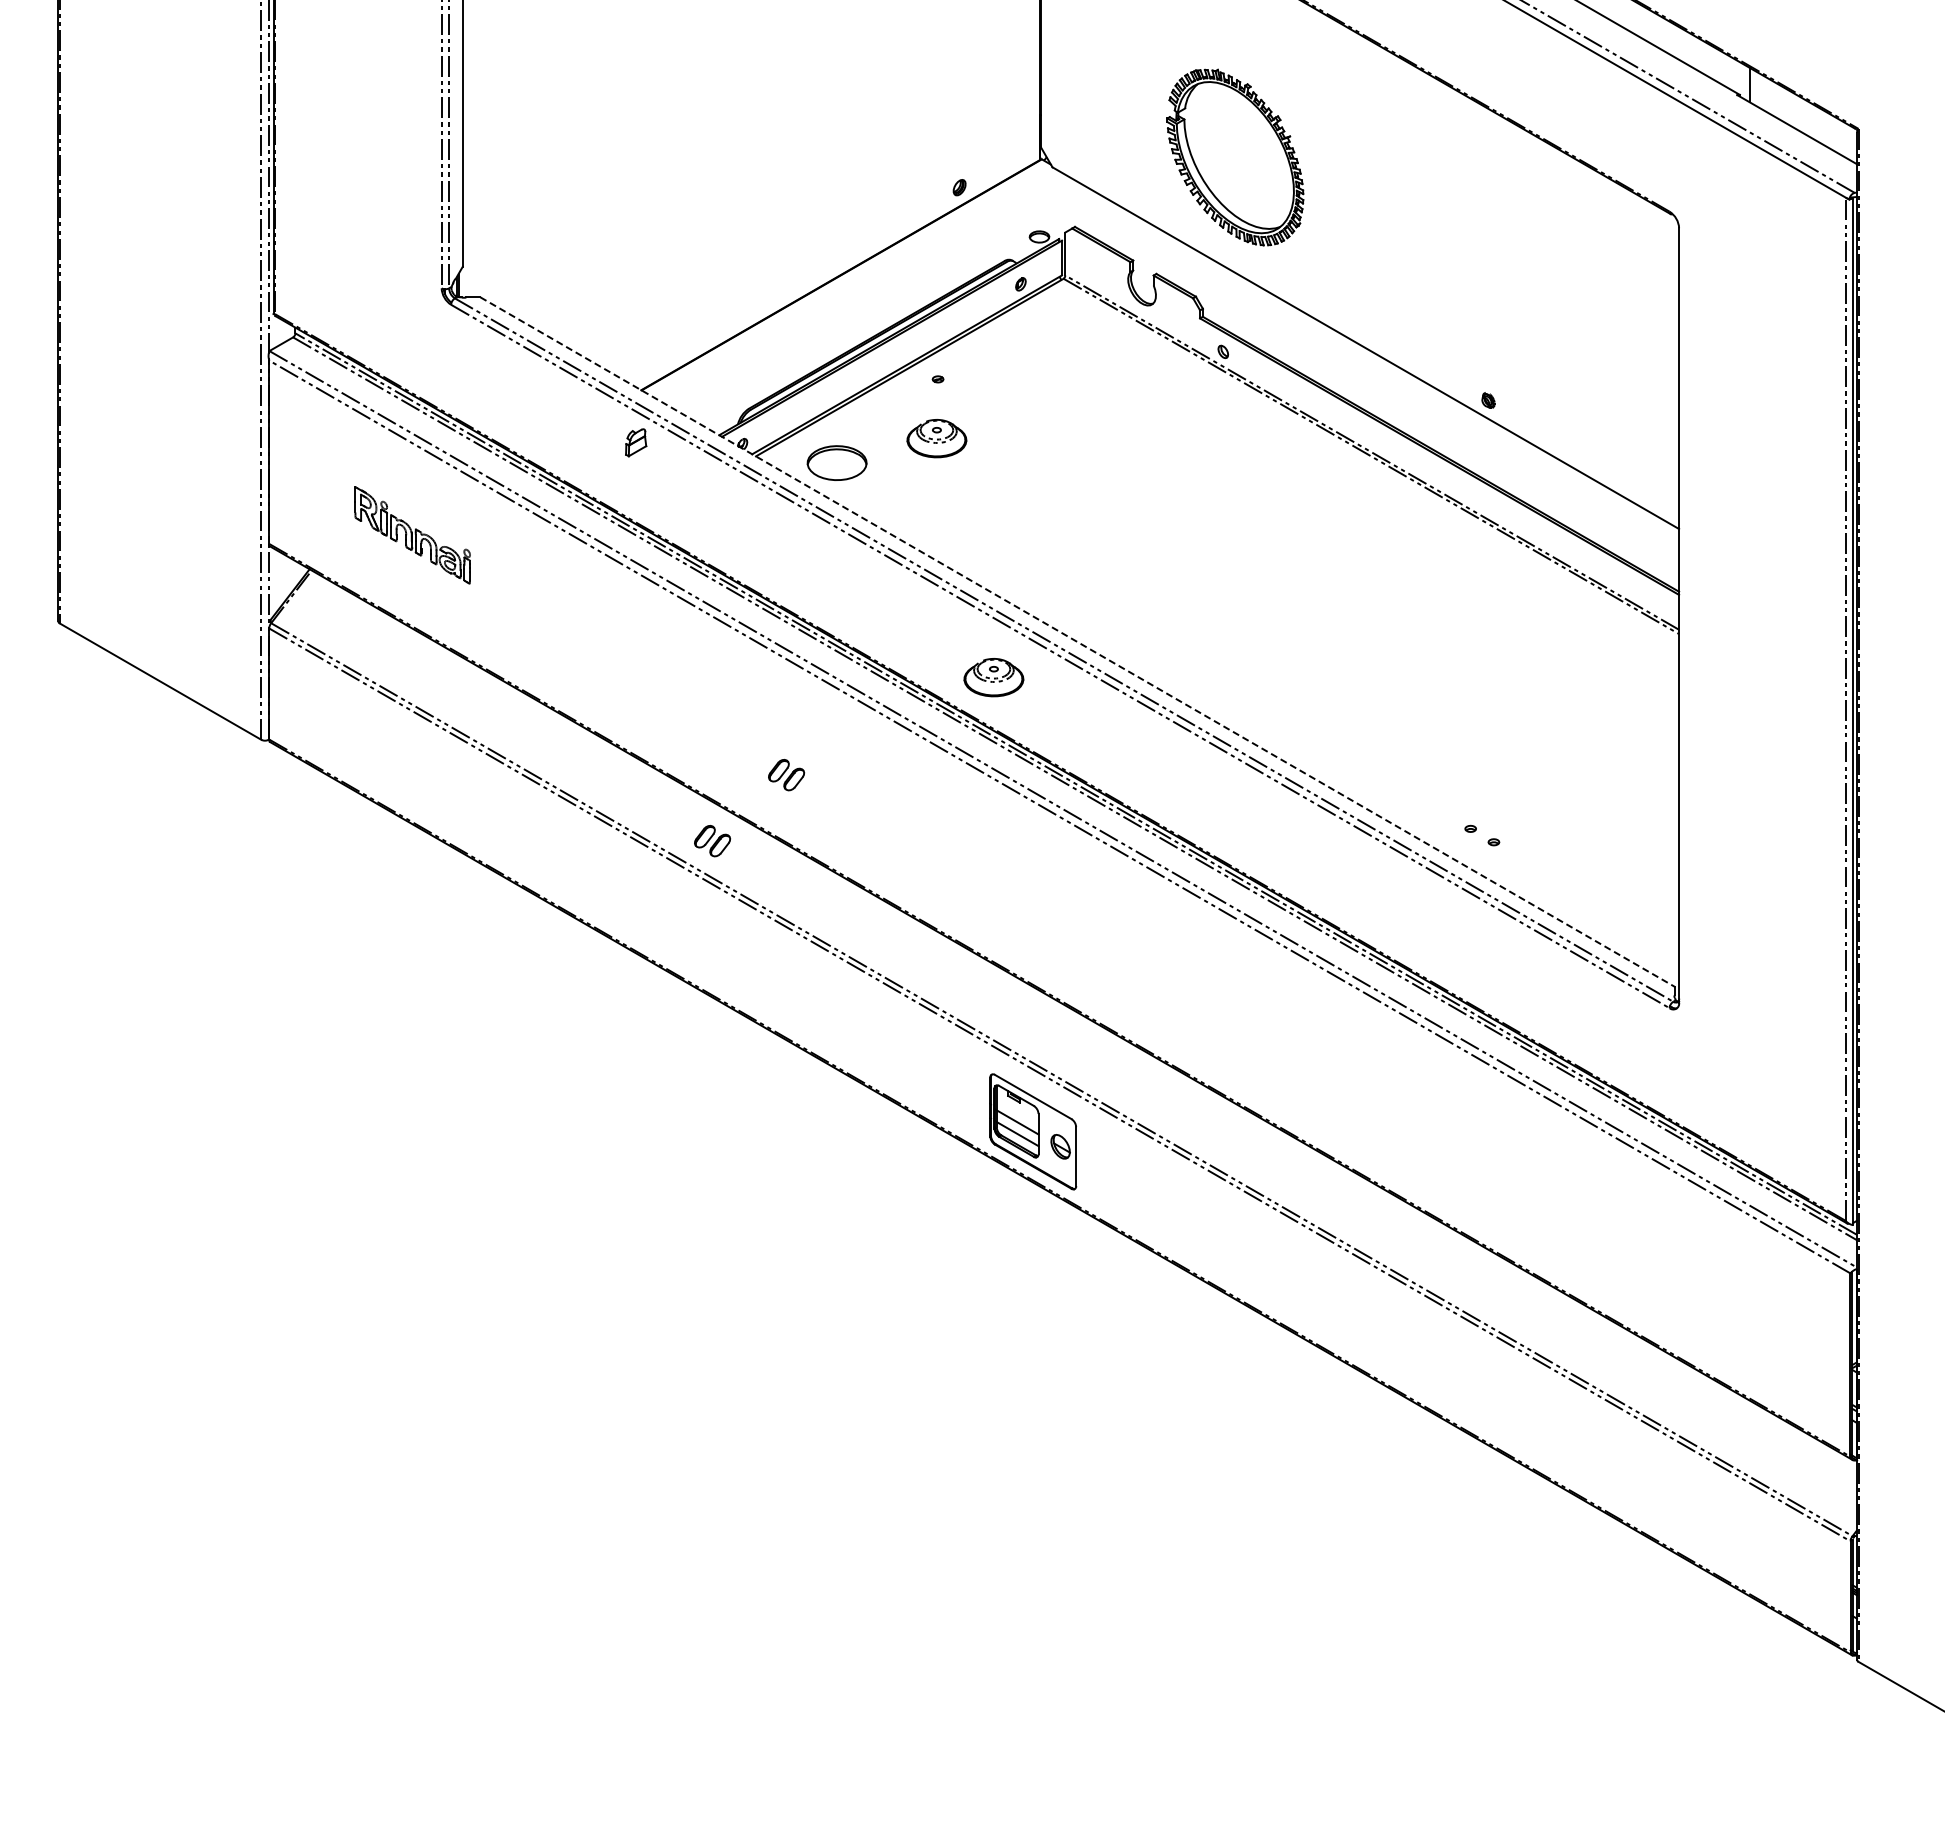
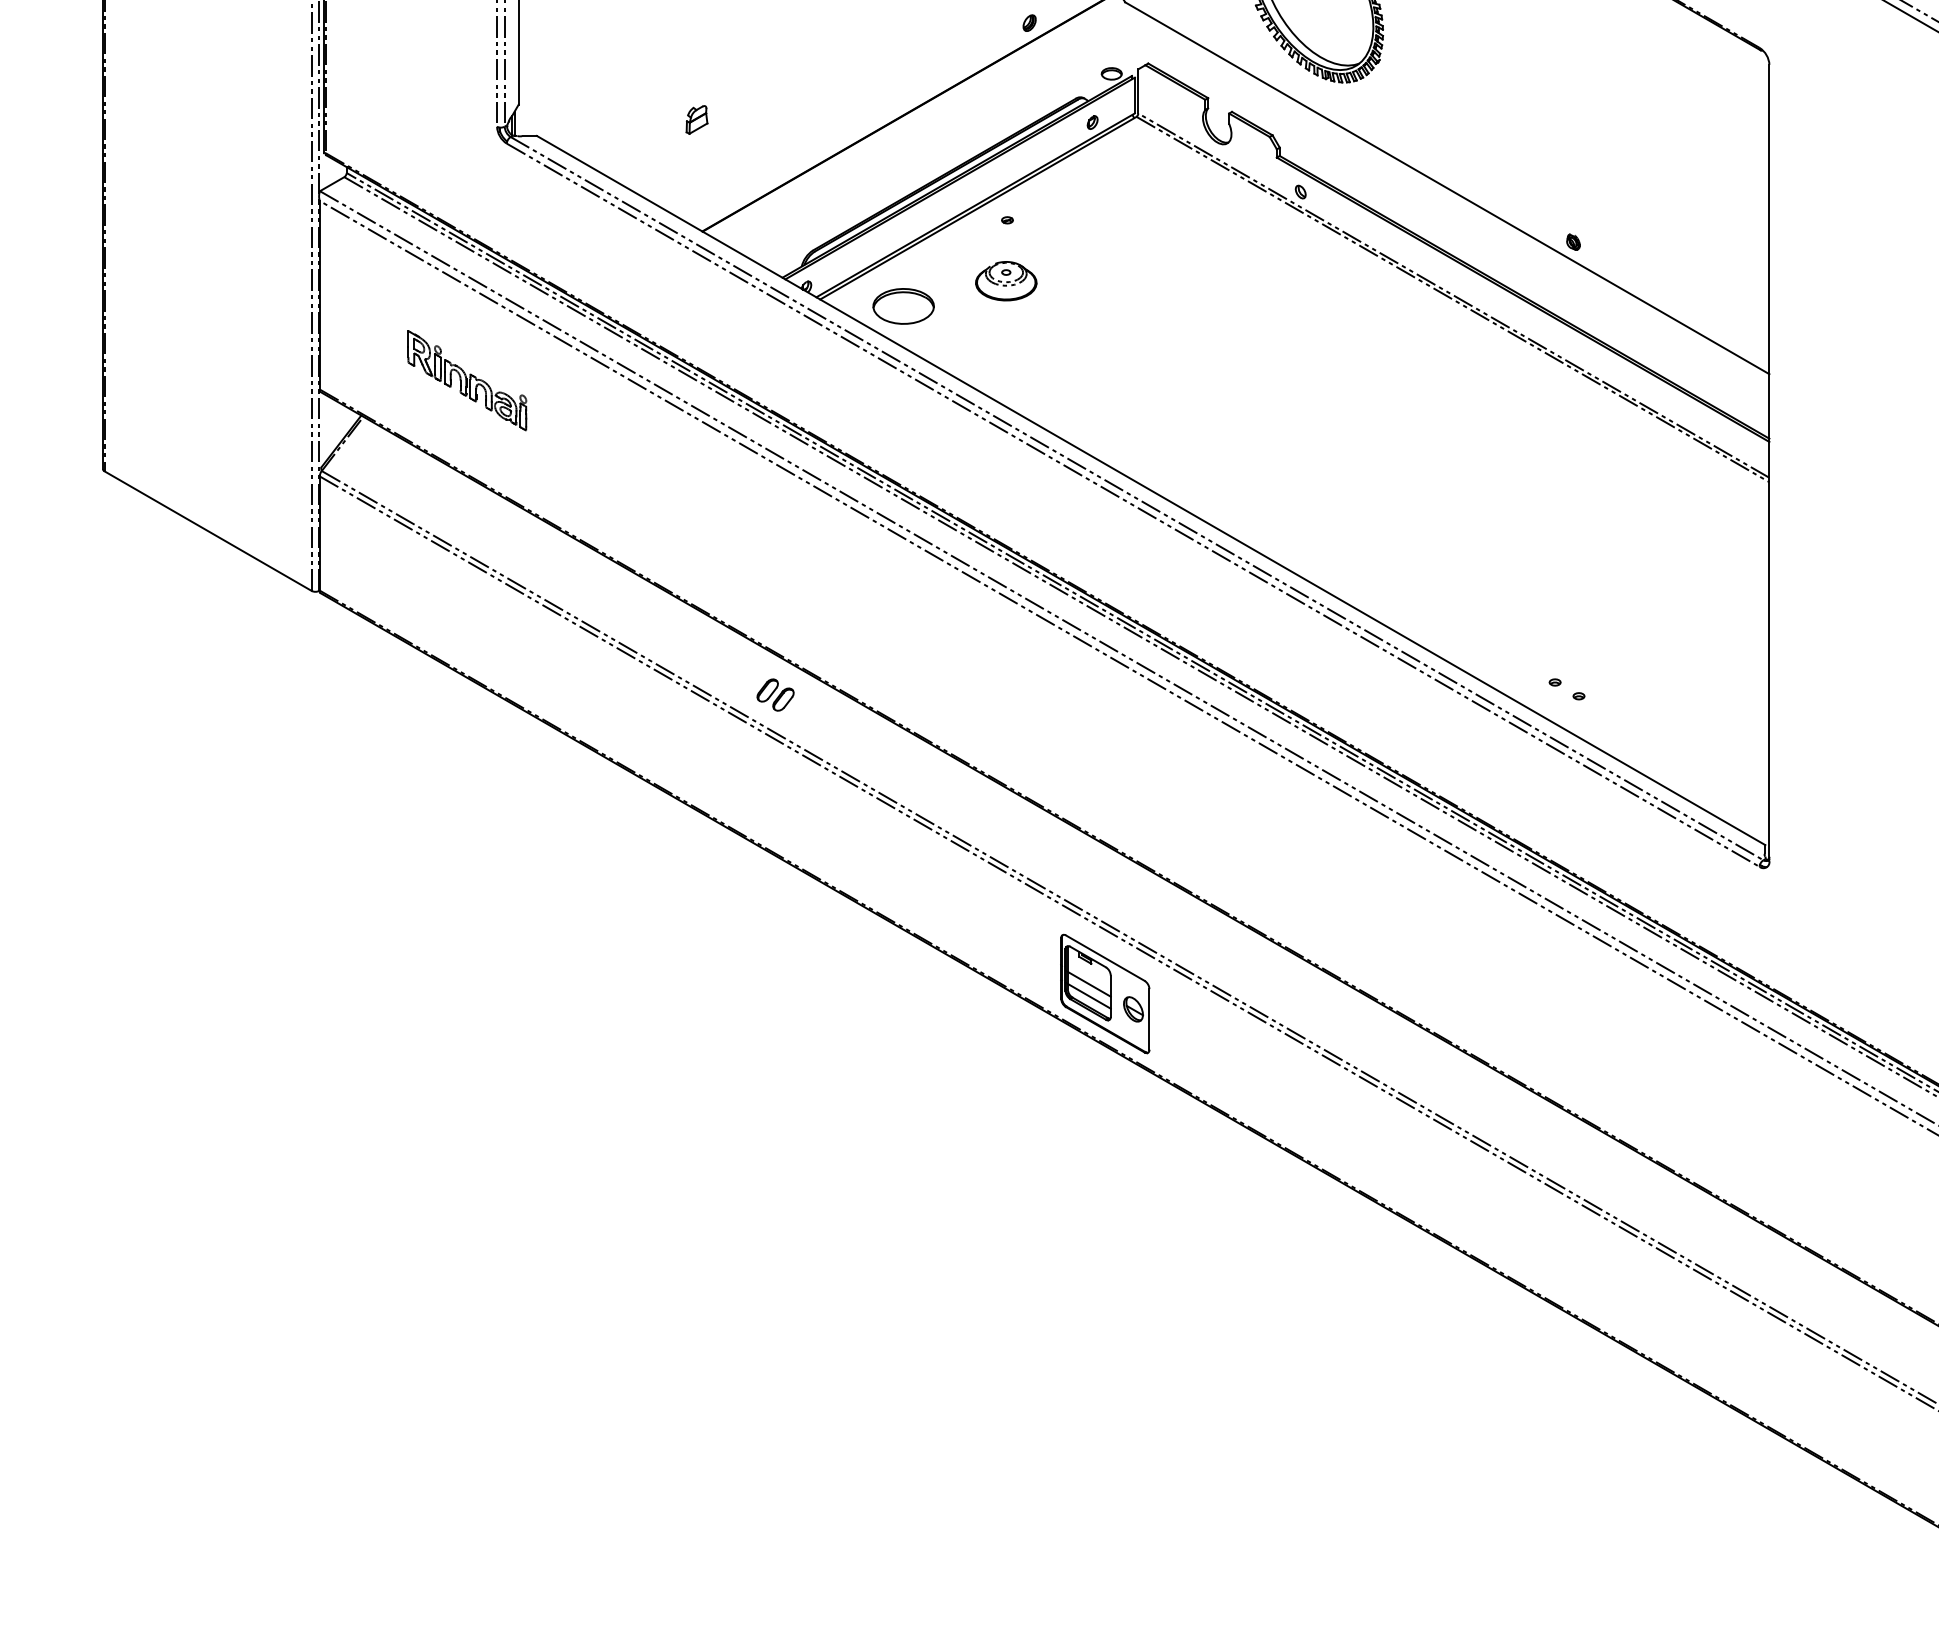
part: (636, 442) -> (697, 119), moved
line: (1077, 642) -> (1150, 490), dashed -> solid
part: (993, 677) -> (1064, 526), removed
part: (786, 775) -> (851, 627), removed

